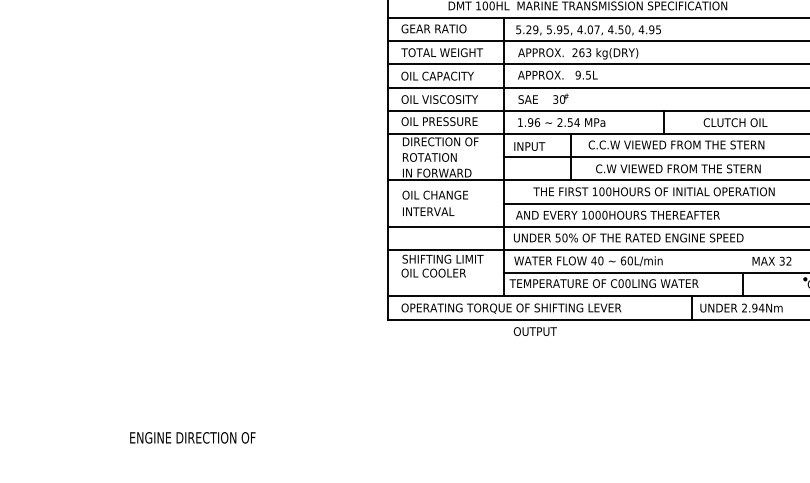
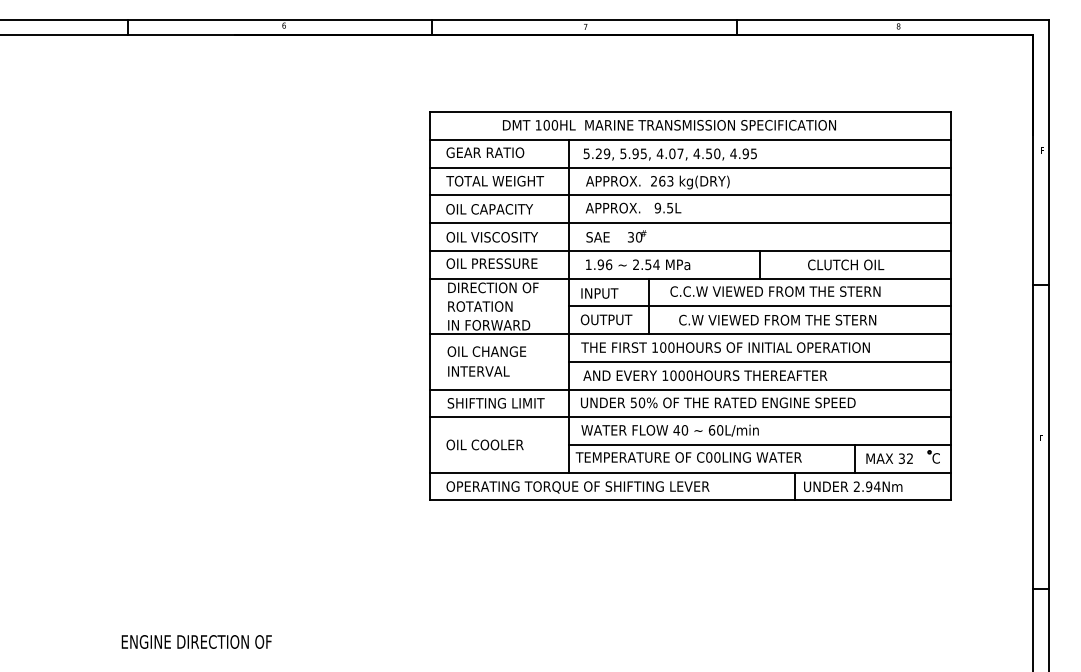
text: (653, 191) -> (725, 347), moved
text: (442, 259) -> (495, 403), moved
text: (771, 261) -> (889, 458), moved
text: (535, 331) -> (606, 319), moved

